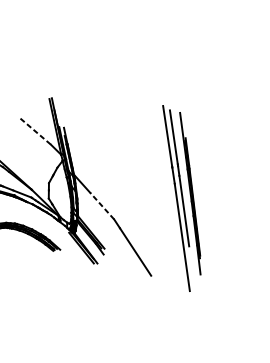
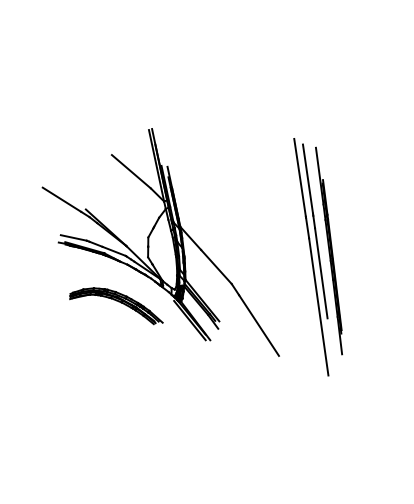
line: (35, 131) -> (131, 171), dashed -> solid
line: (102, 206) -> (216, 267), dashed -> solid

